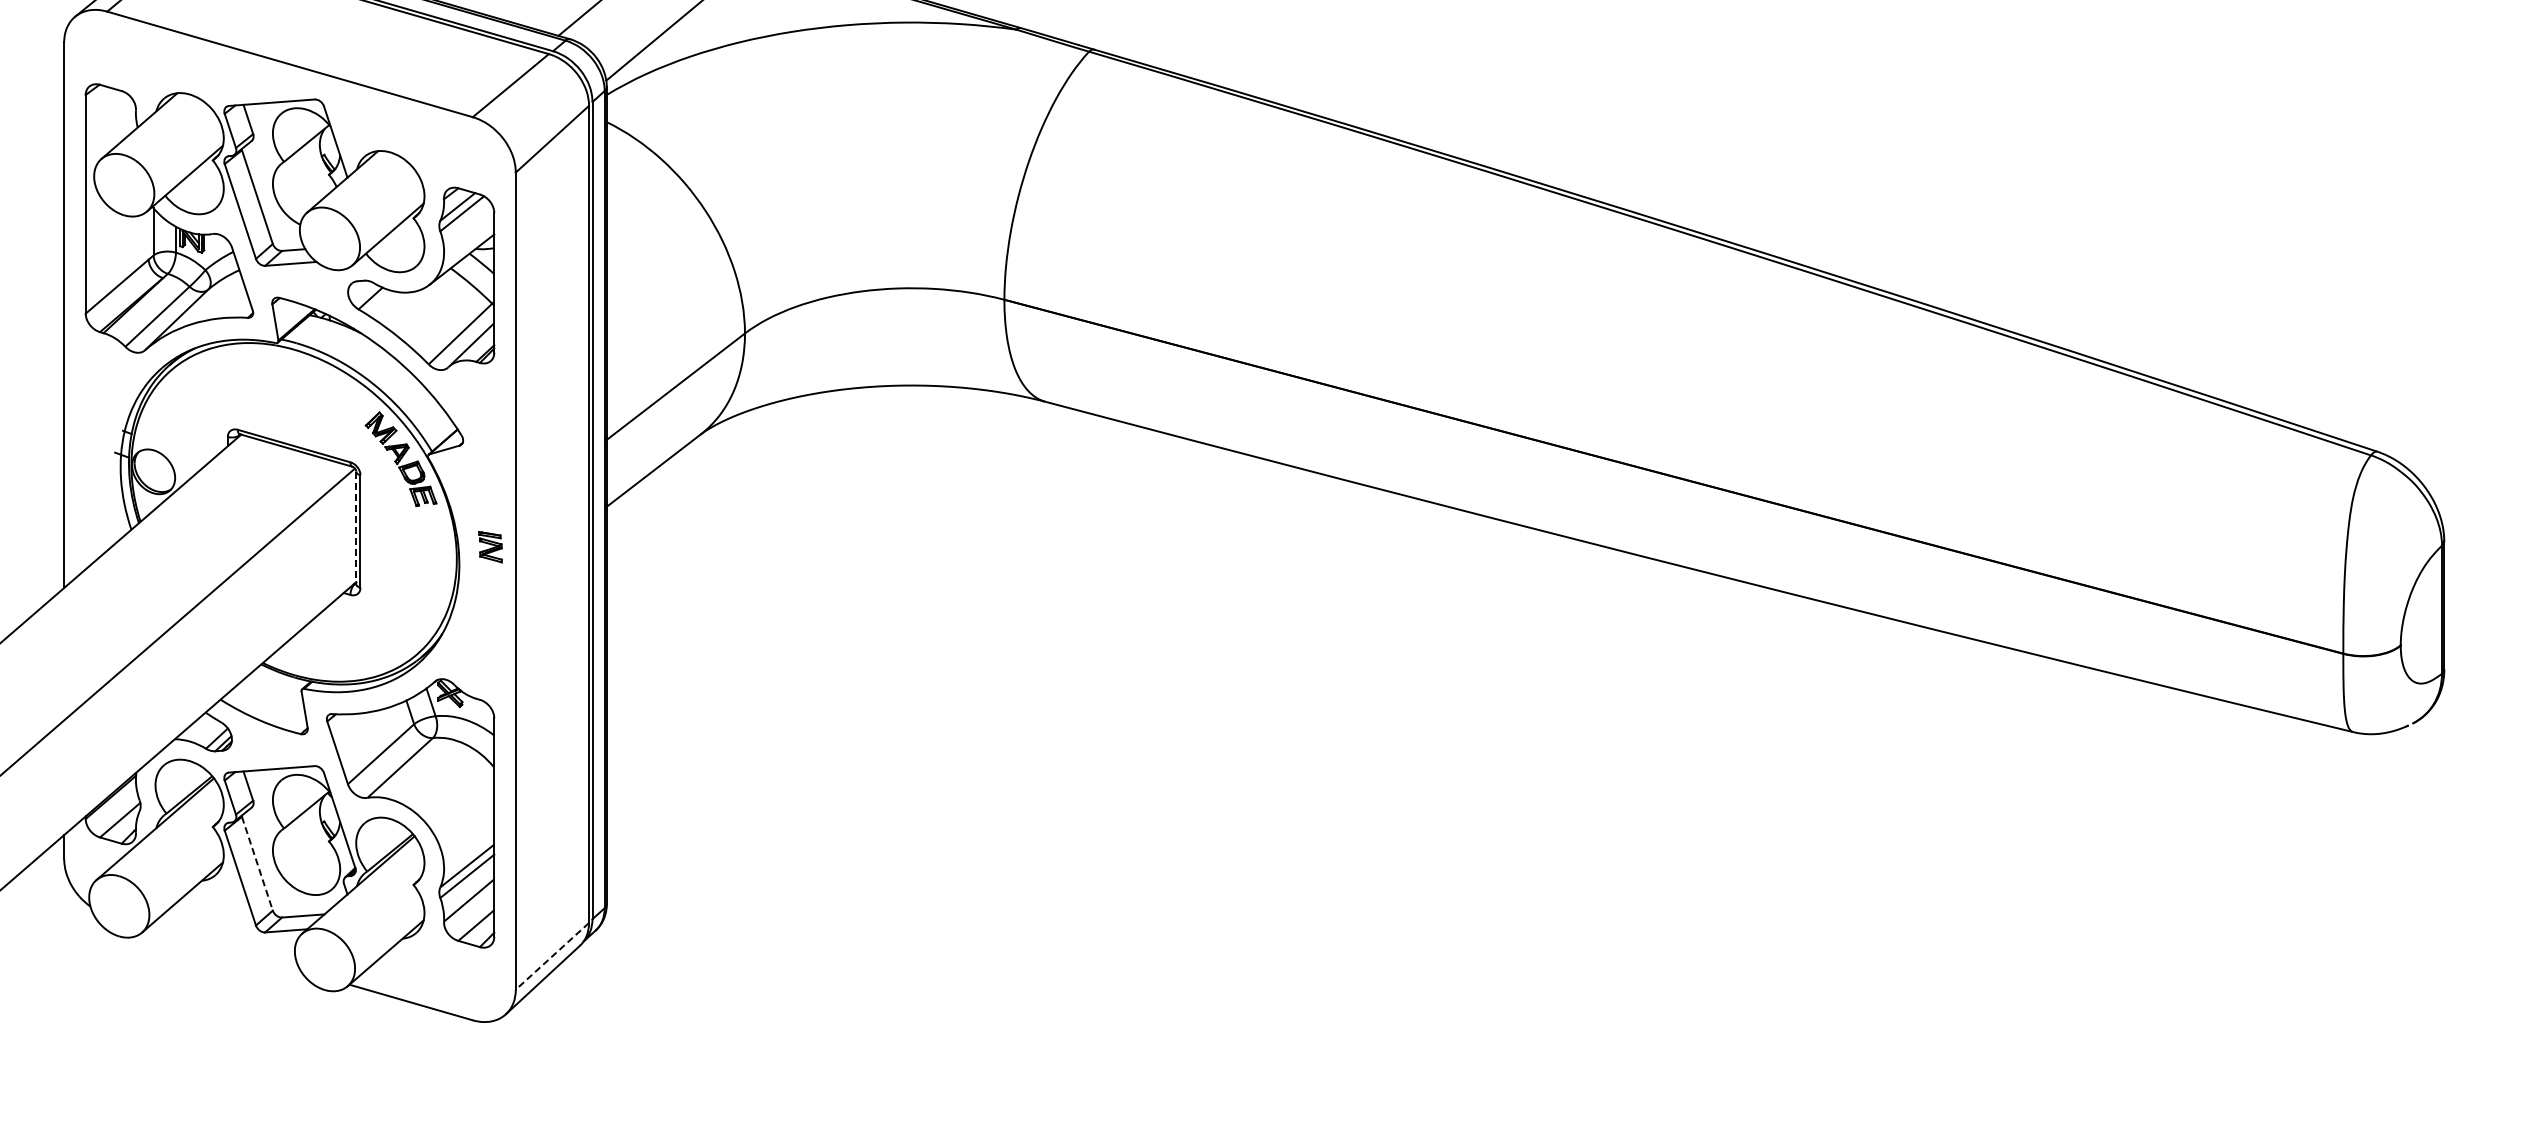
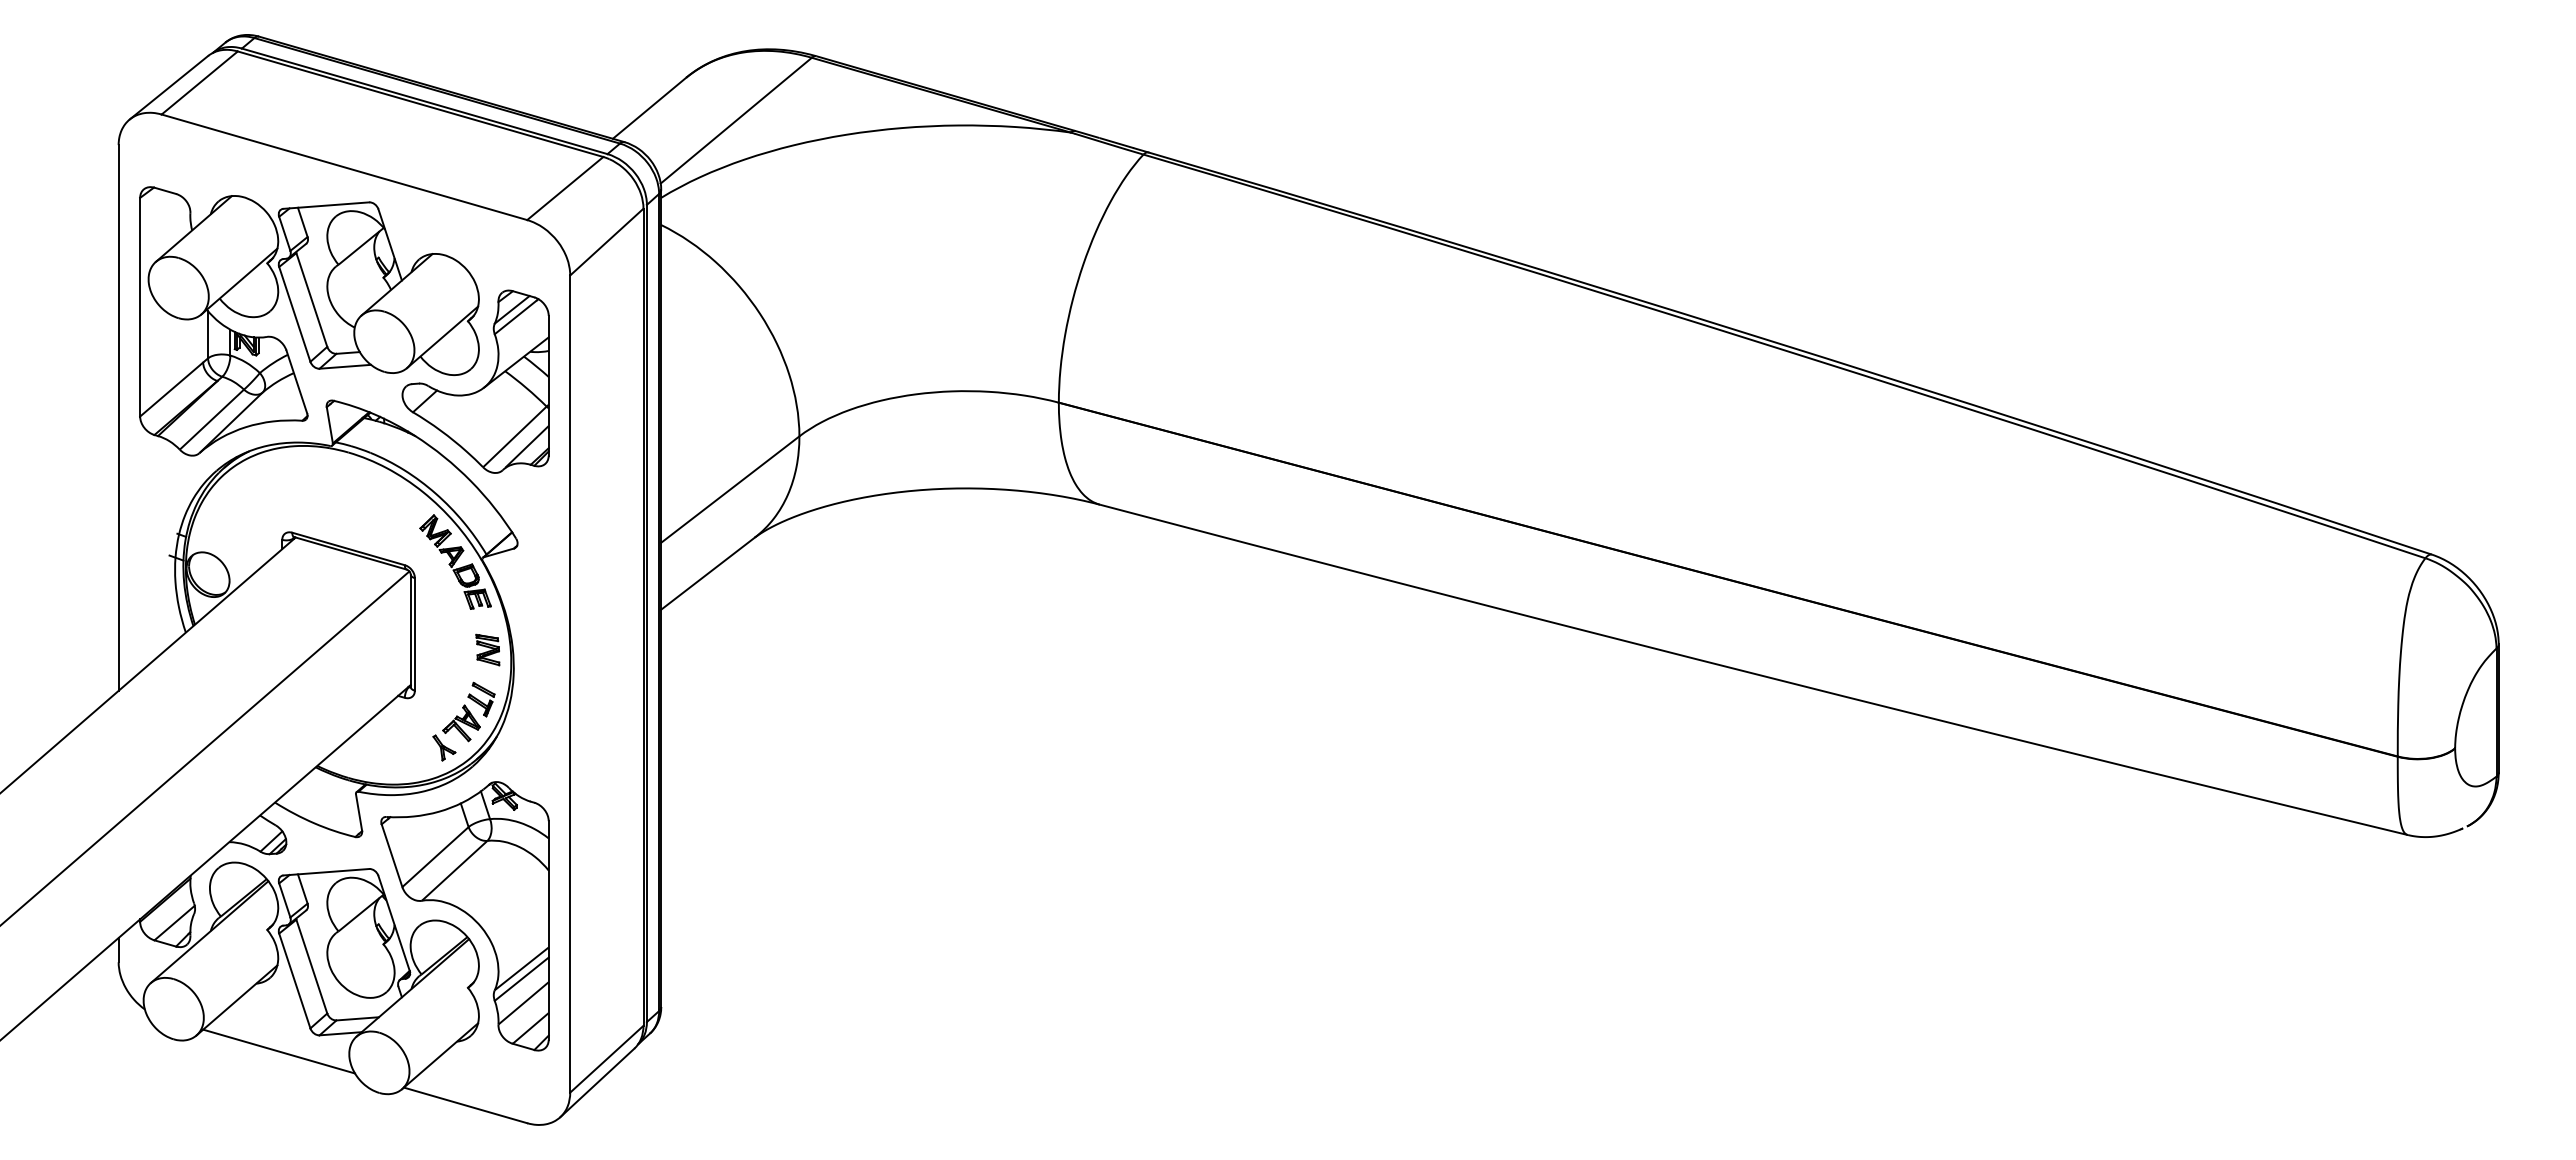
line: (356, 528) -> (410, 631), dashed -> solid
part: (490, 546) -> (487, 649), moved
part: (409, 618) -> (463, 721), added
line: (257, 864) -> (311, 967), dashed -> solid
line: (225, 948) -> (279, 1051), added
line: (552, 956) -> (606, 1059), dashed -> solid

